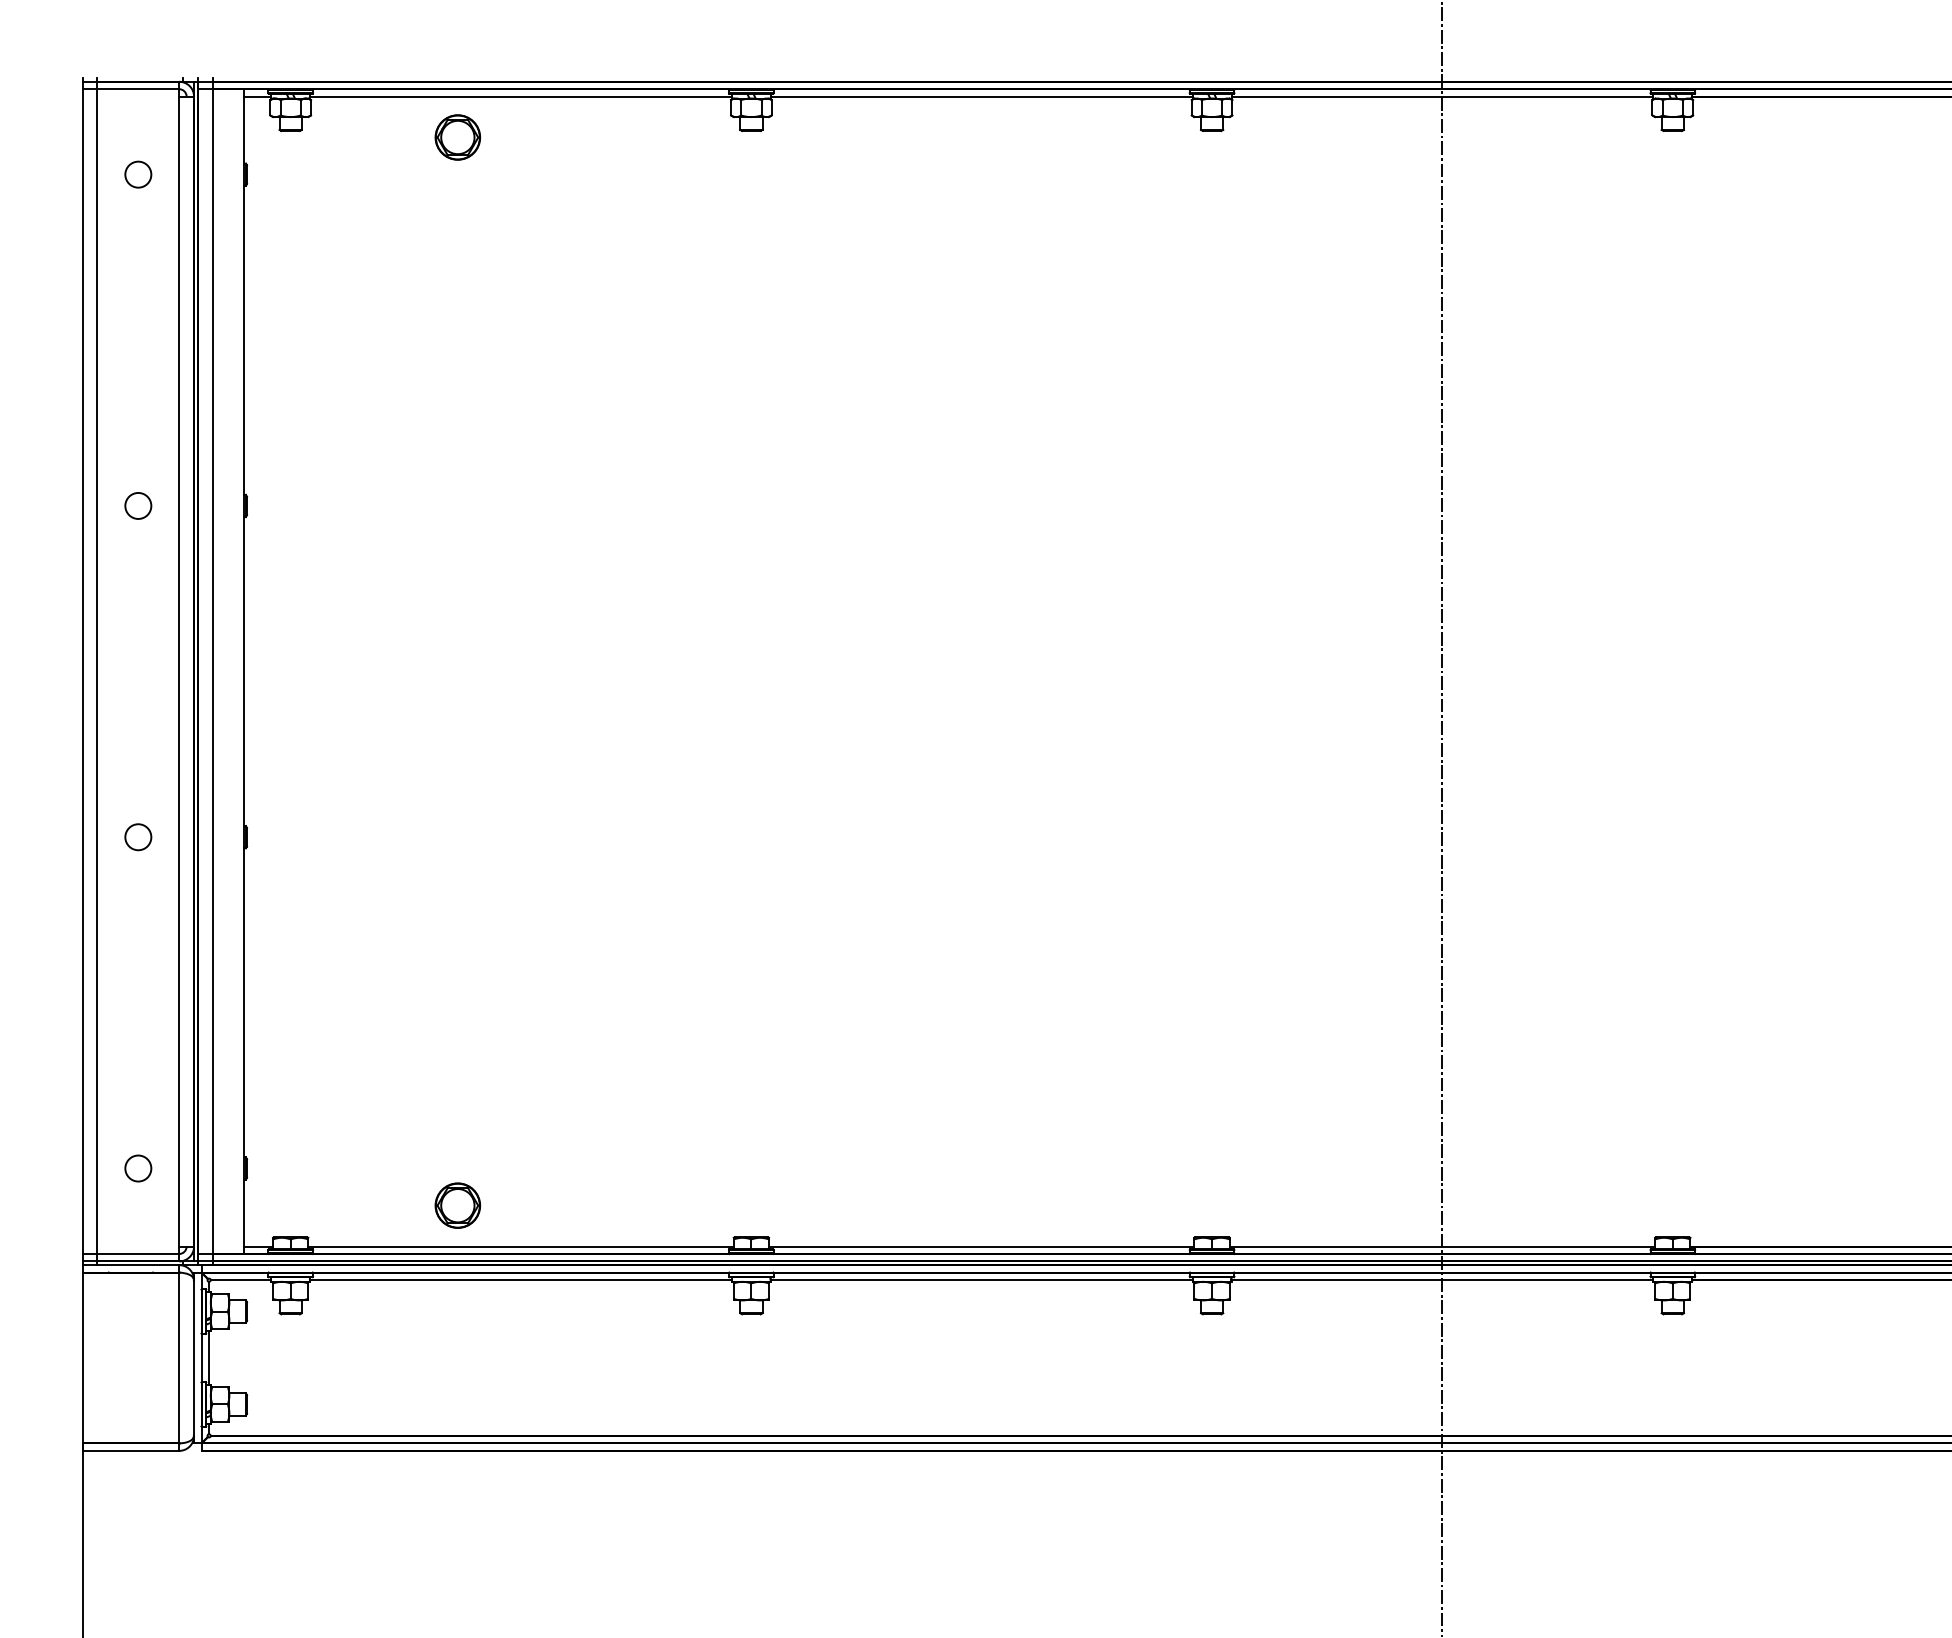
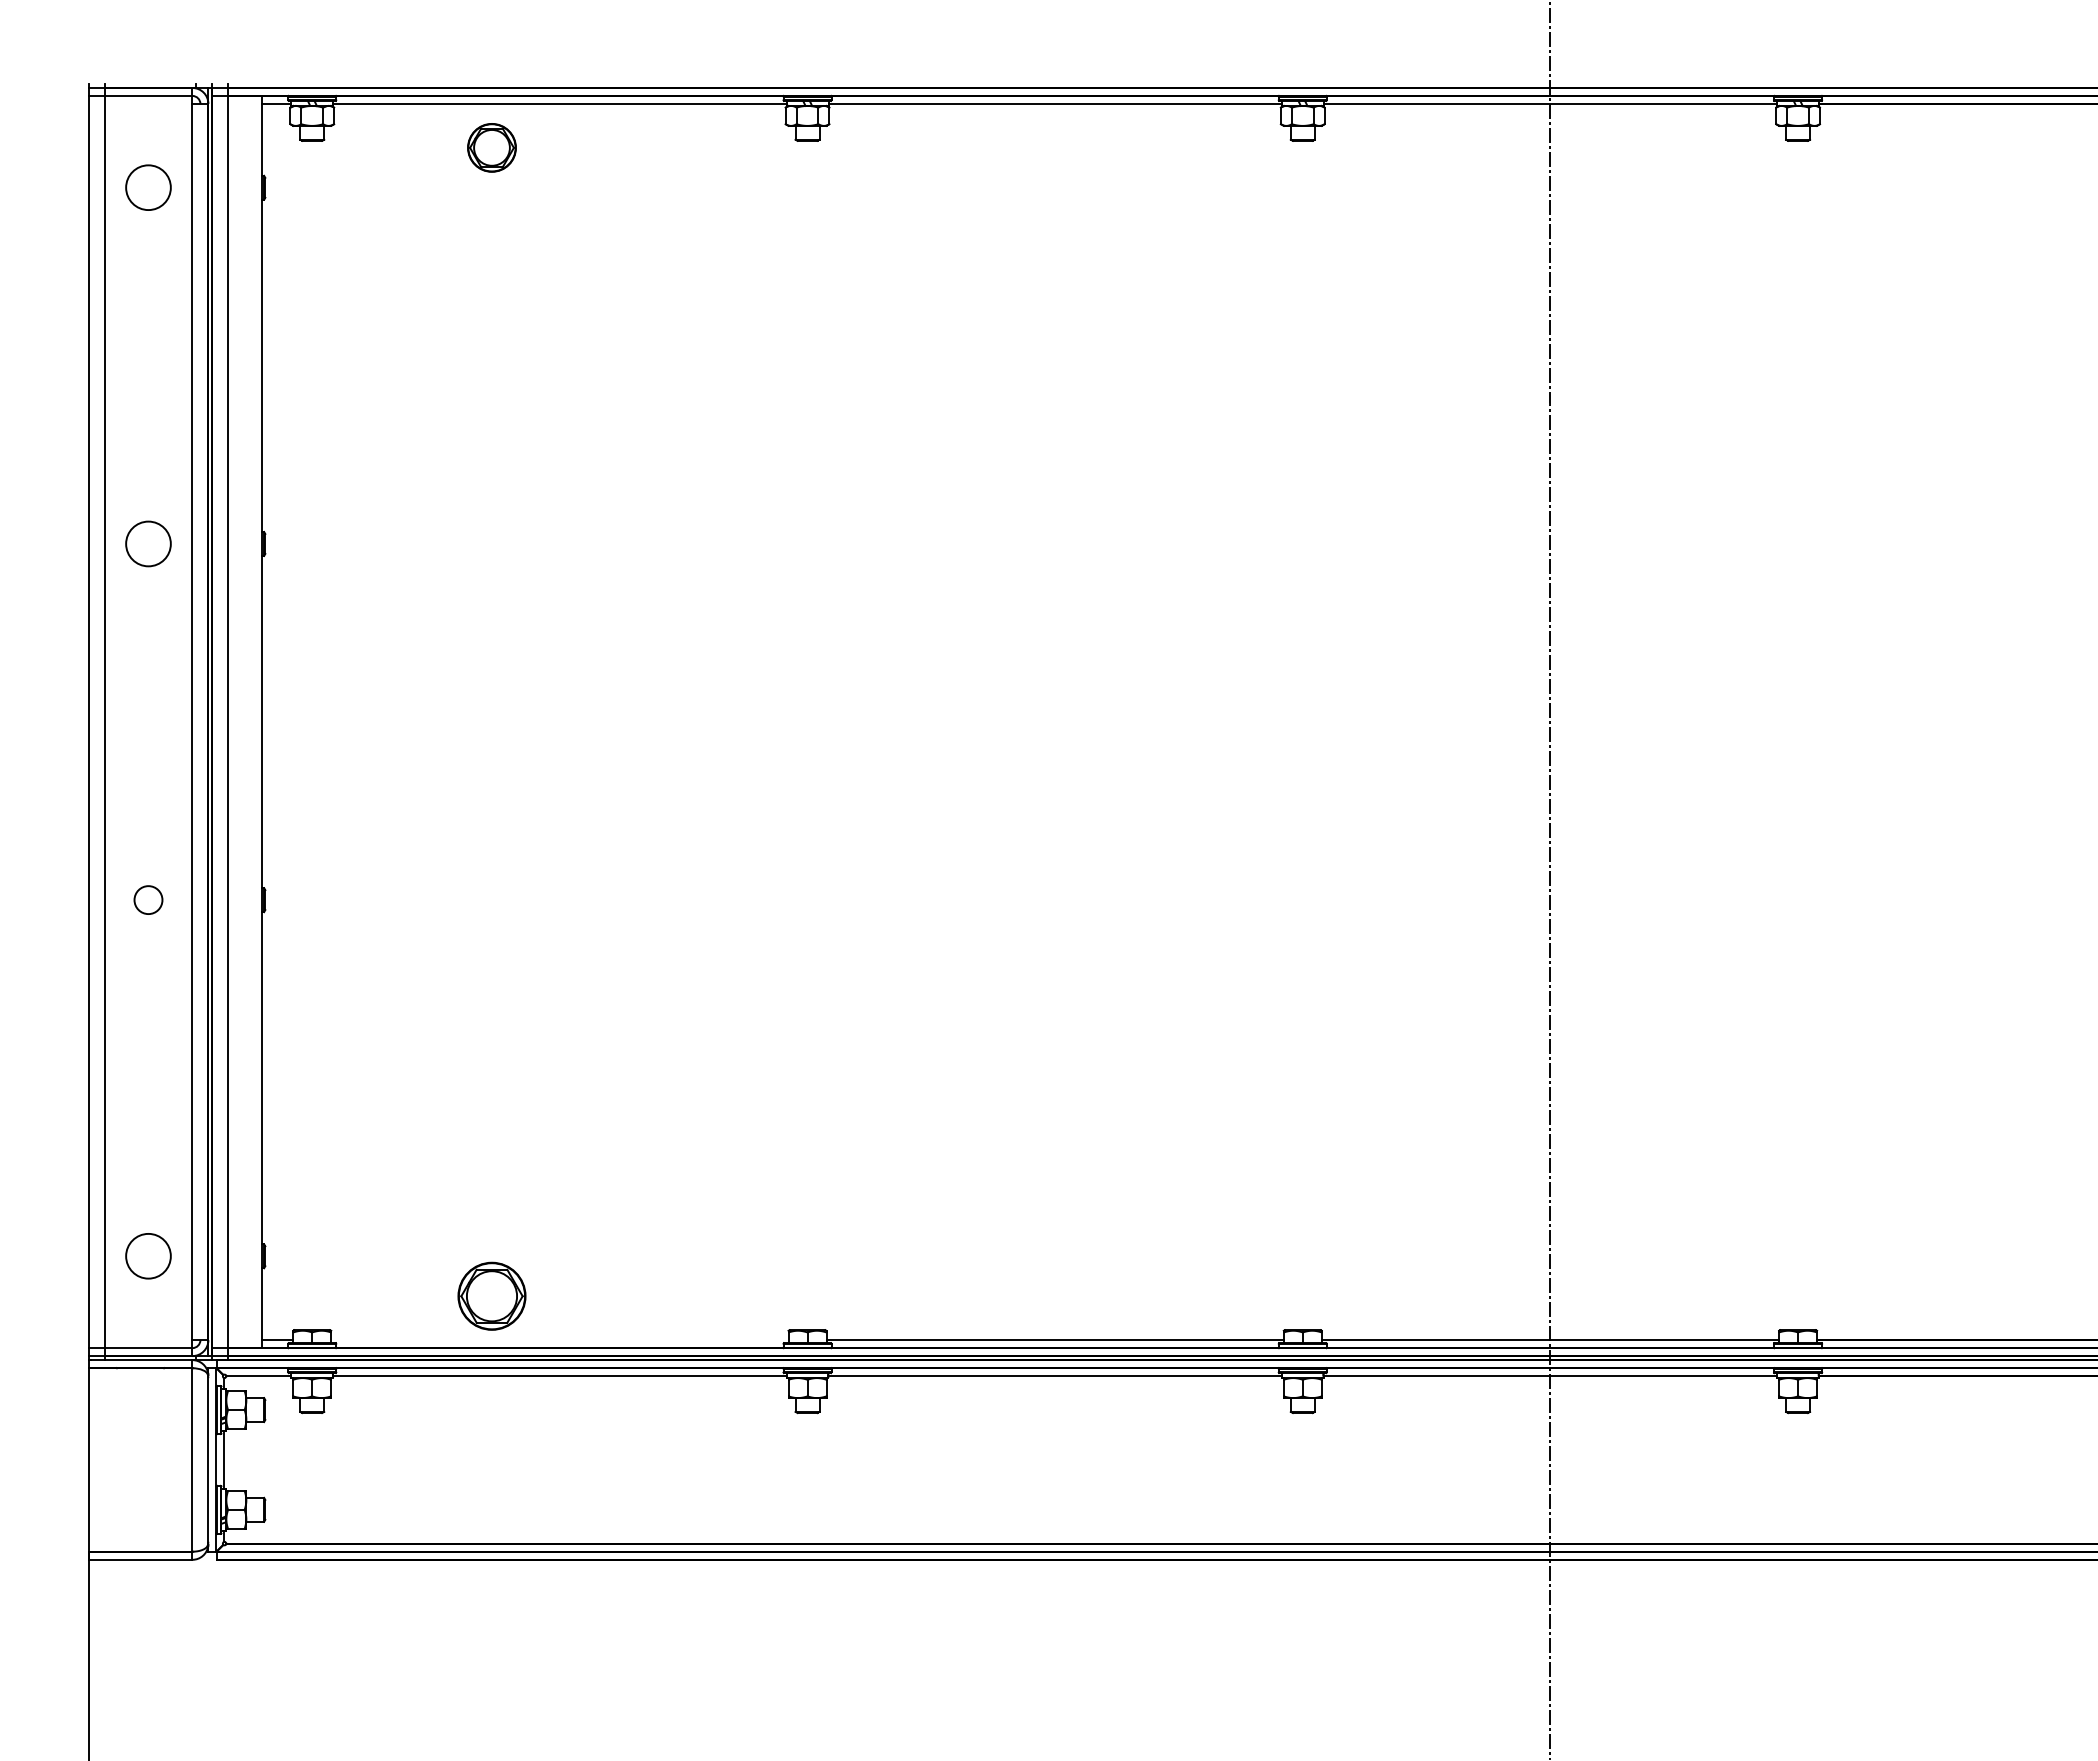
circle: (138, 174) -> (148, 187), size x1.6
circle: (138, 505) -> (148, 543), size x1.6
circle: (138, 1168) -> (148, 1256), size x1.6
part: (457, 1205) -> (491, 1295), size x1.4
line: (520, 1246) -> (559, 1340), removed

